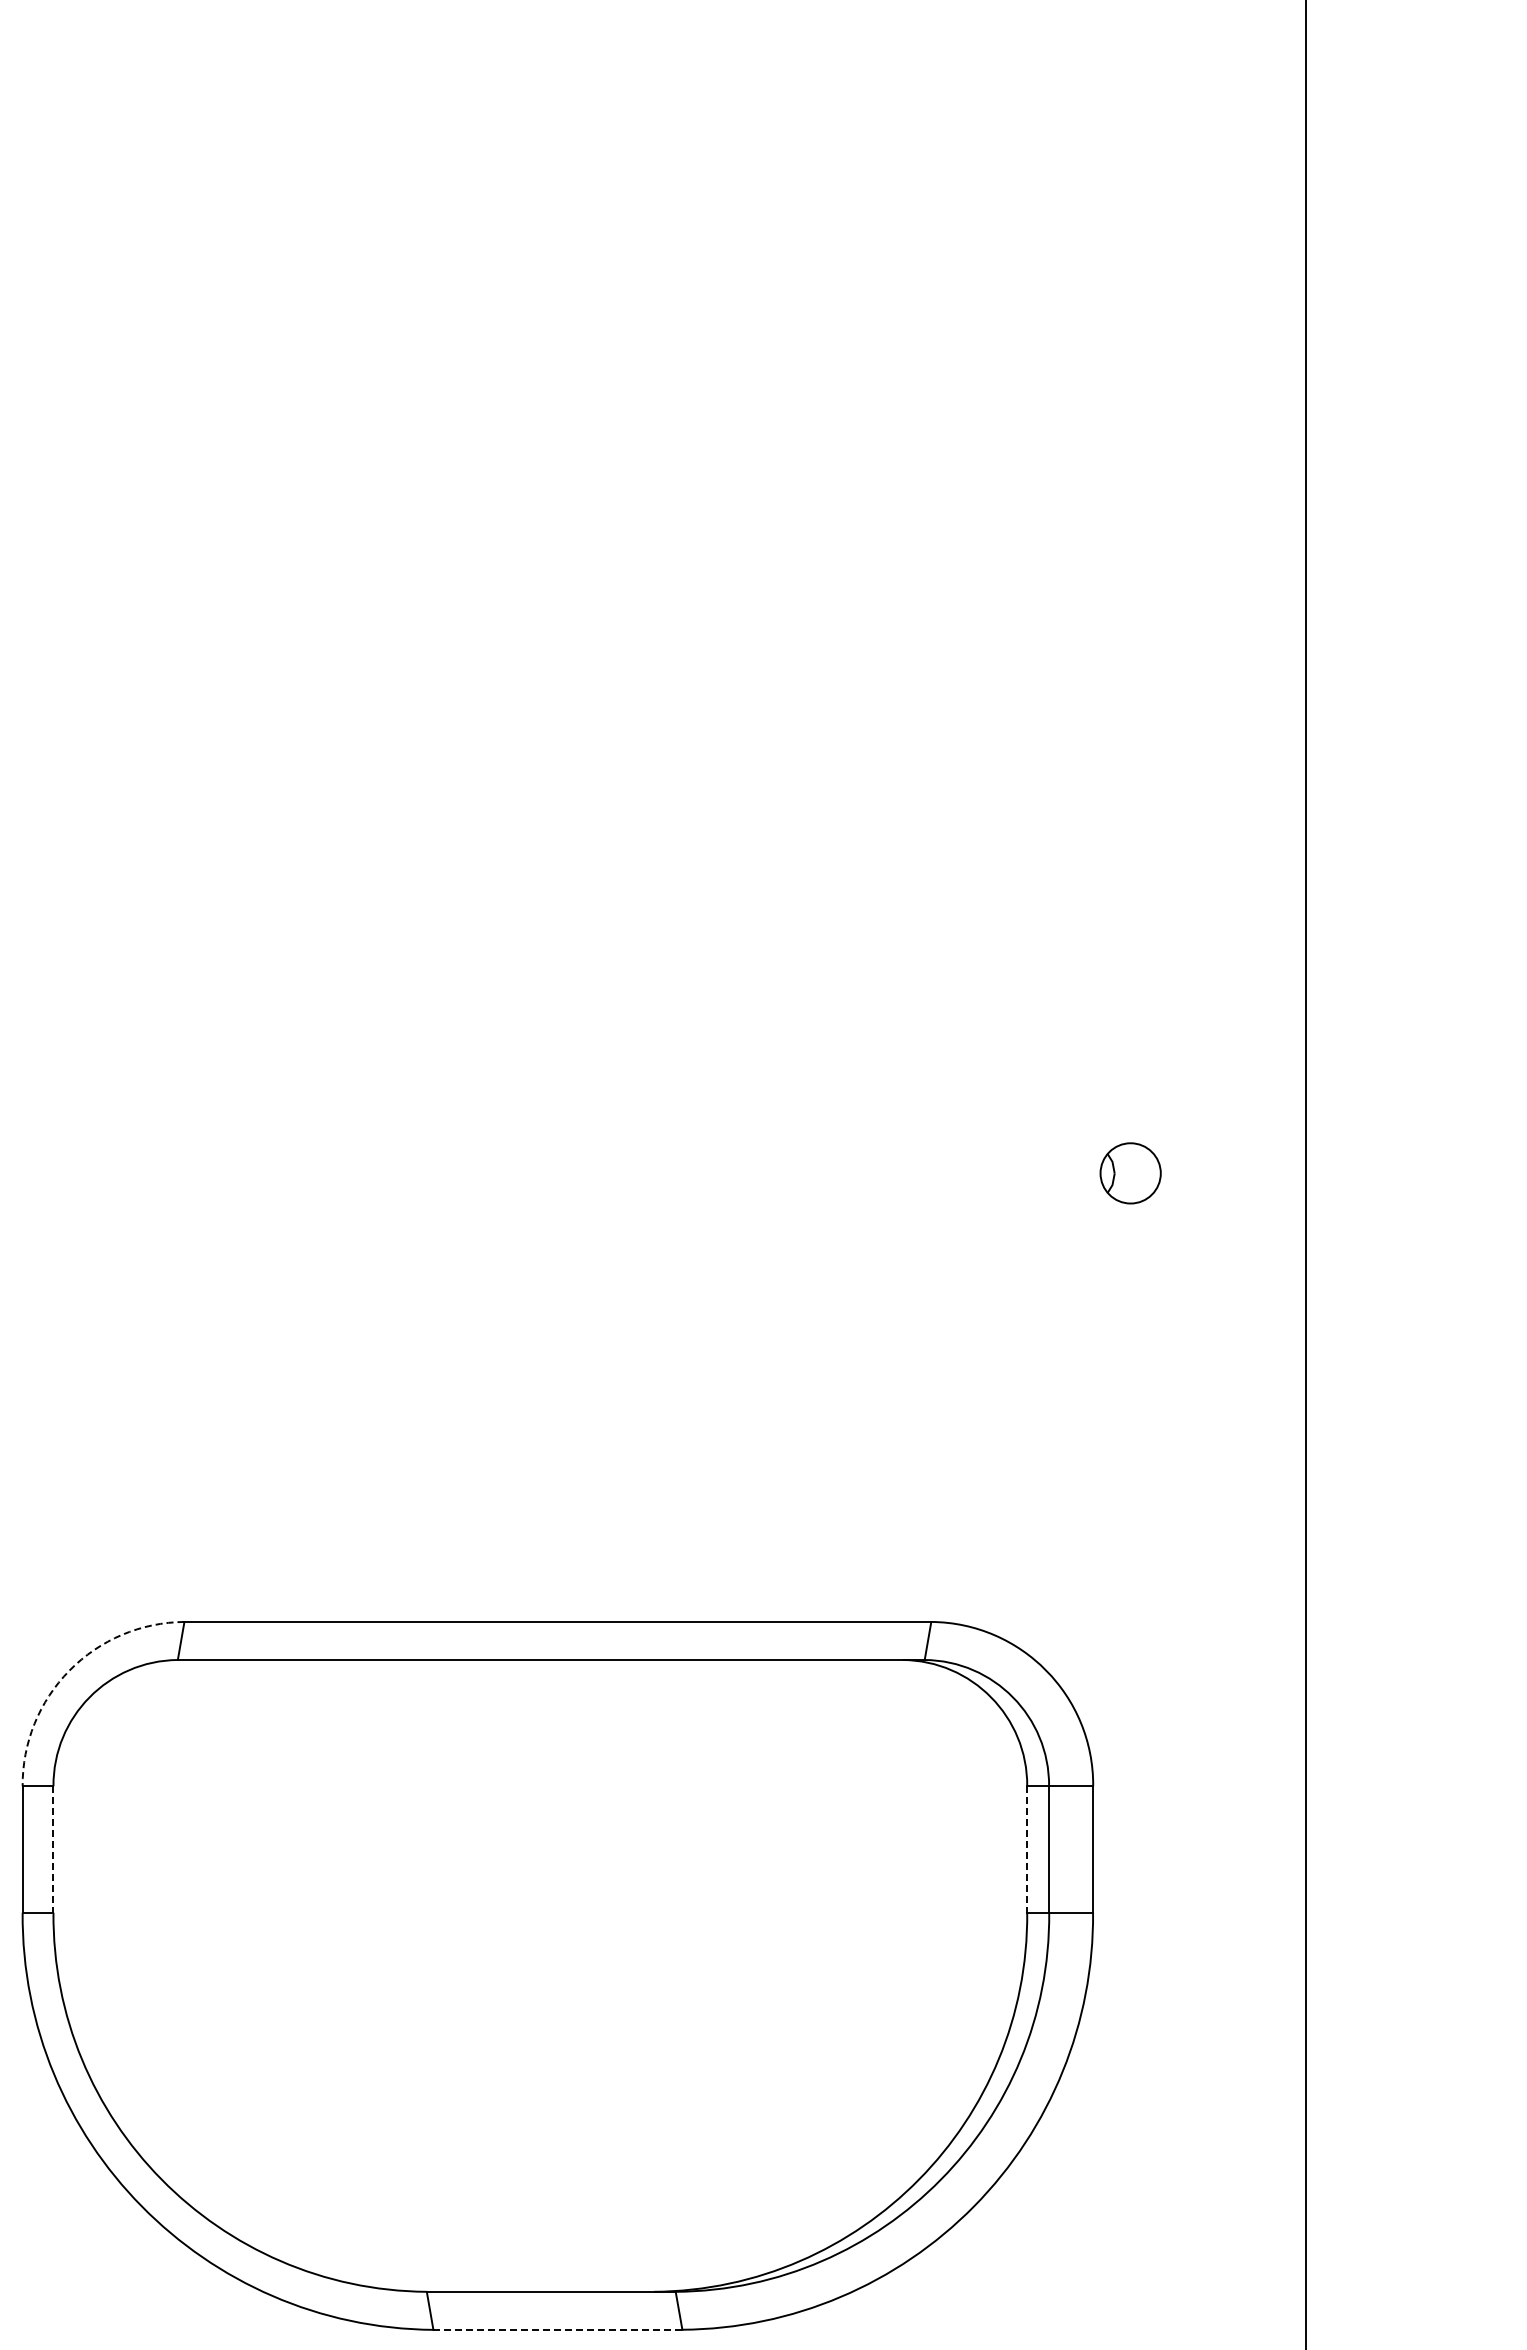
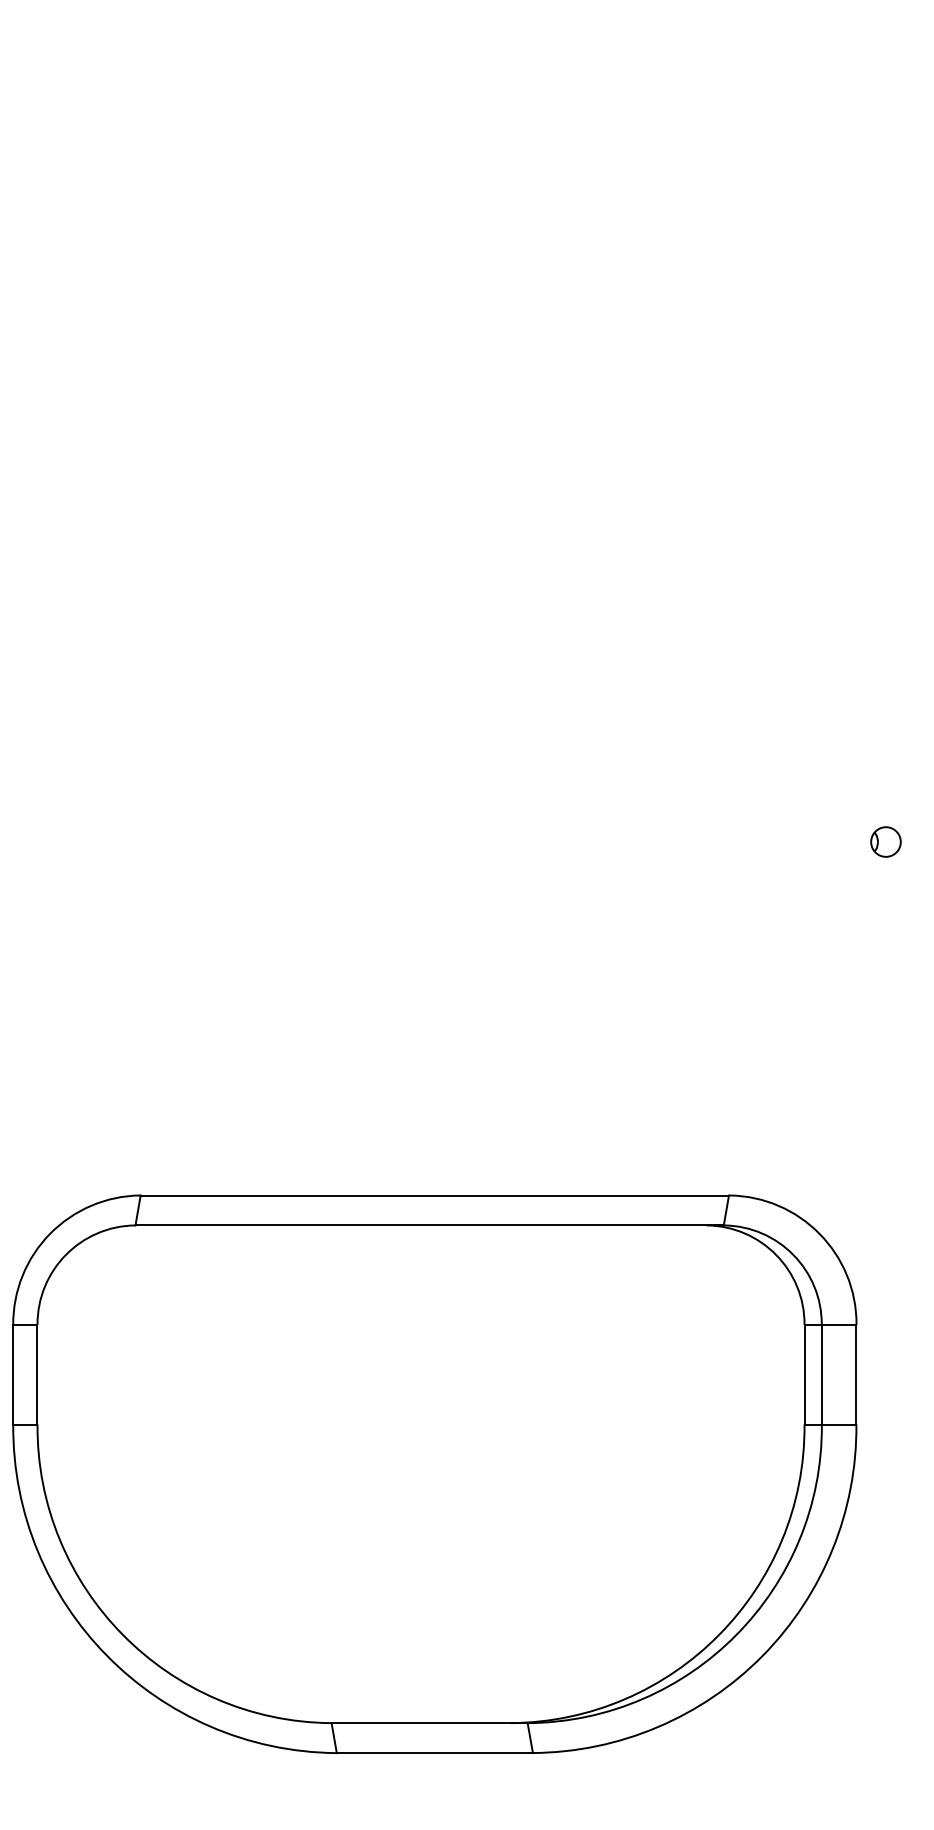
part: (1130, 1172) -> (885, 841), size x0.62
arc: (69, 1670) -> (50, 1233), dashed -> solid
line: (53, 1850) -> (37, 1375), dashed -> solid
line: (1027, 1850) -> (804, 1375), dashed -> solid
line: (557, 2329) -> (434, 1752), dashed -> solid

